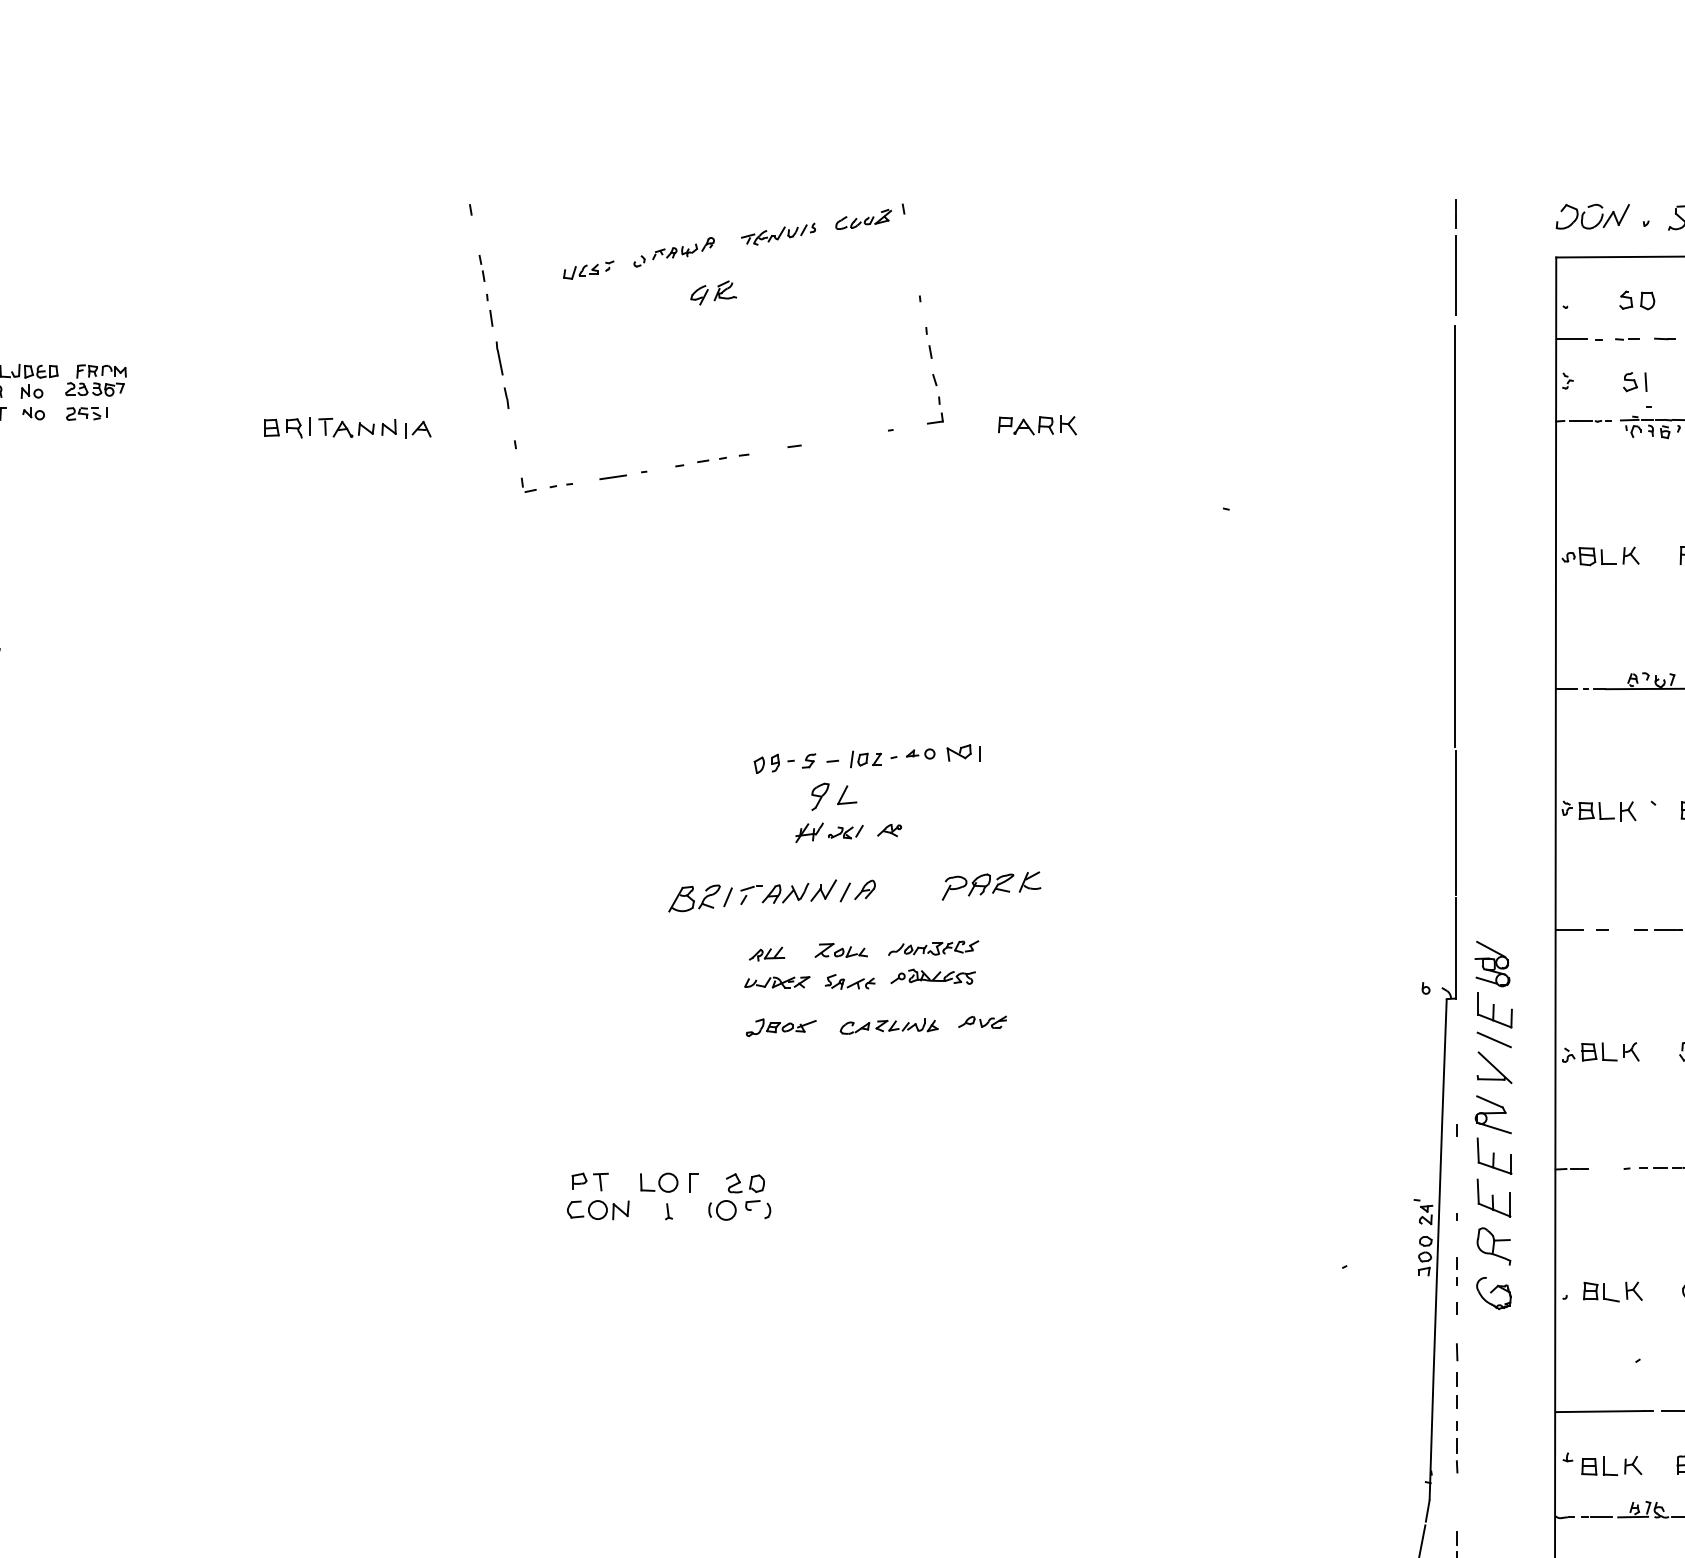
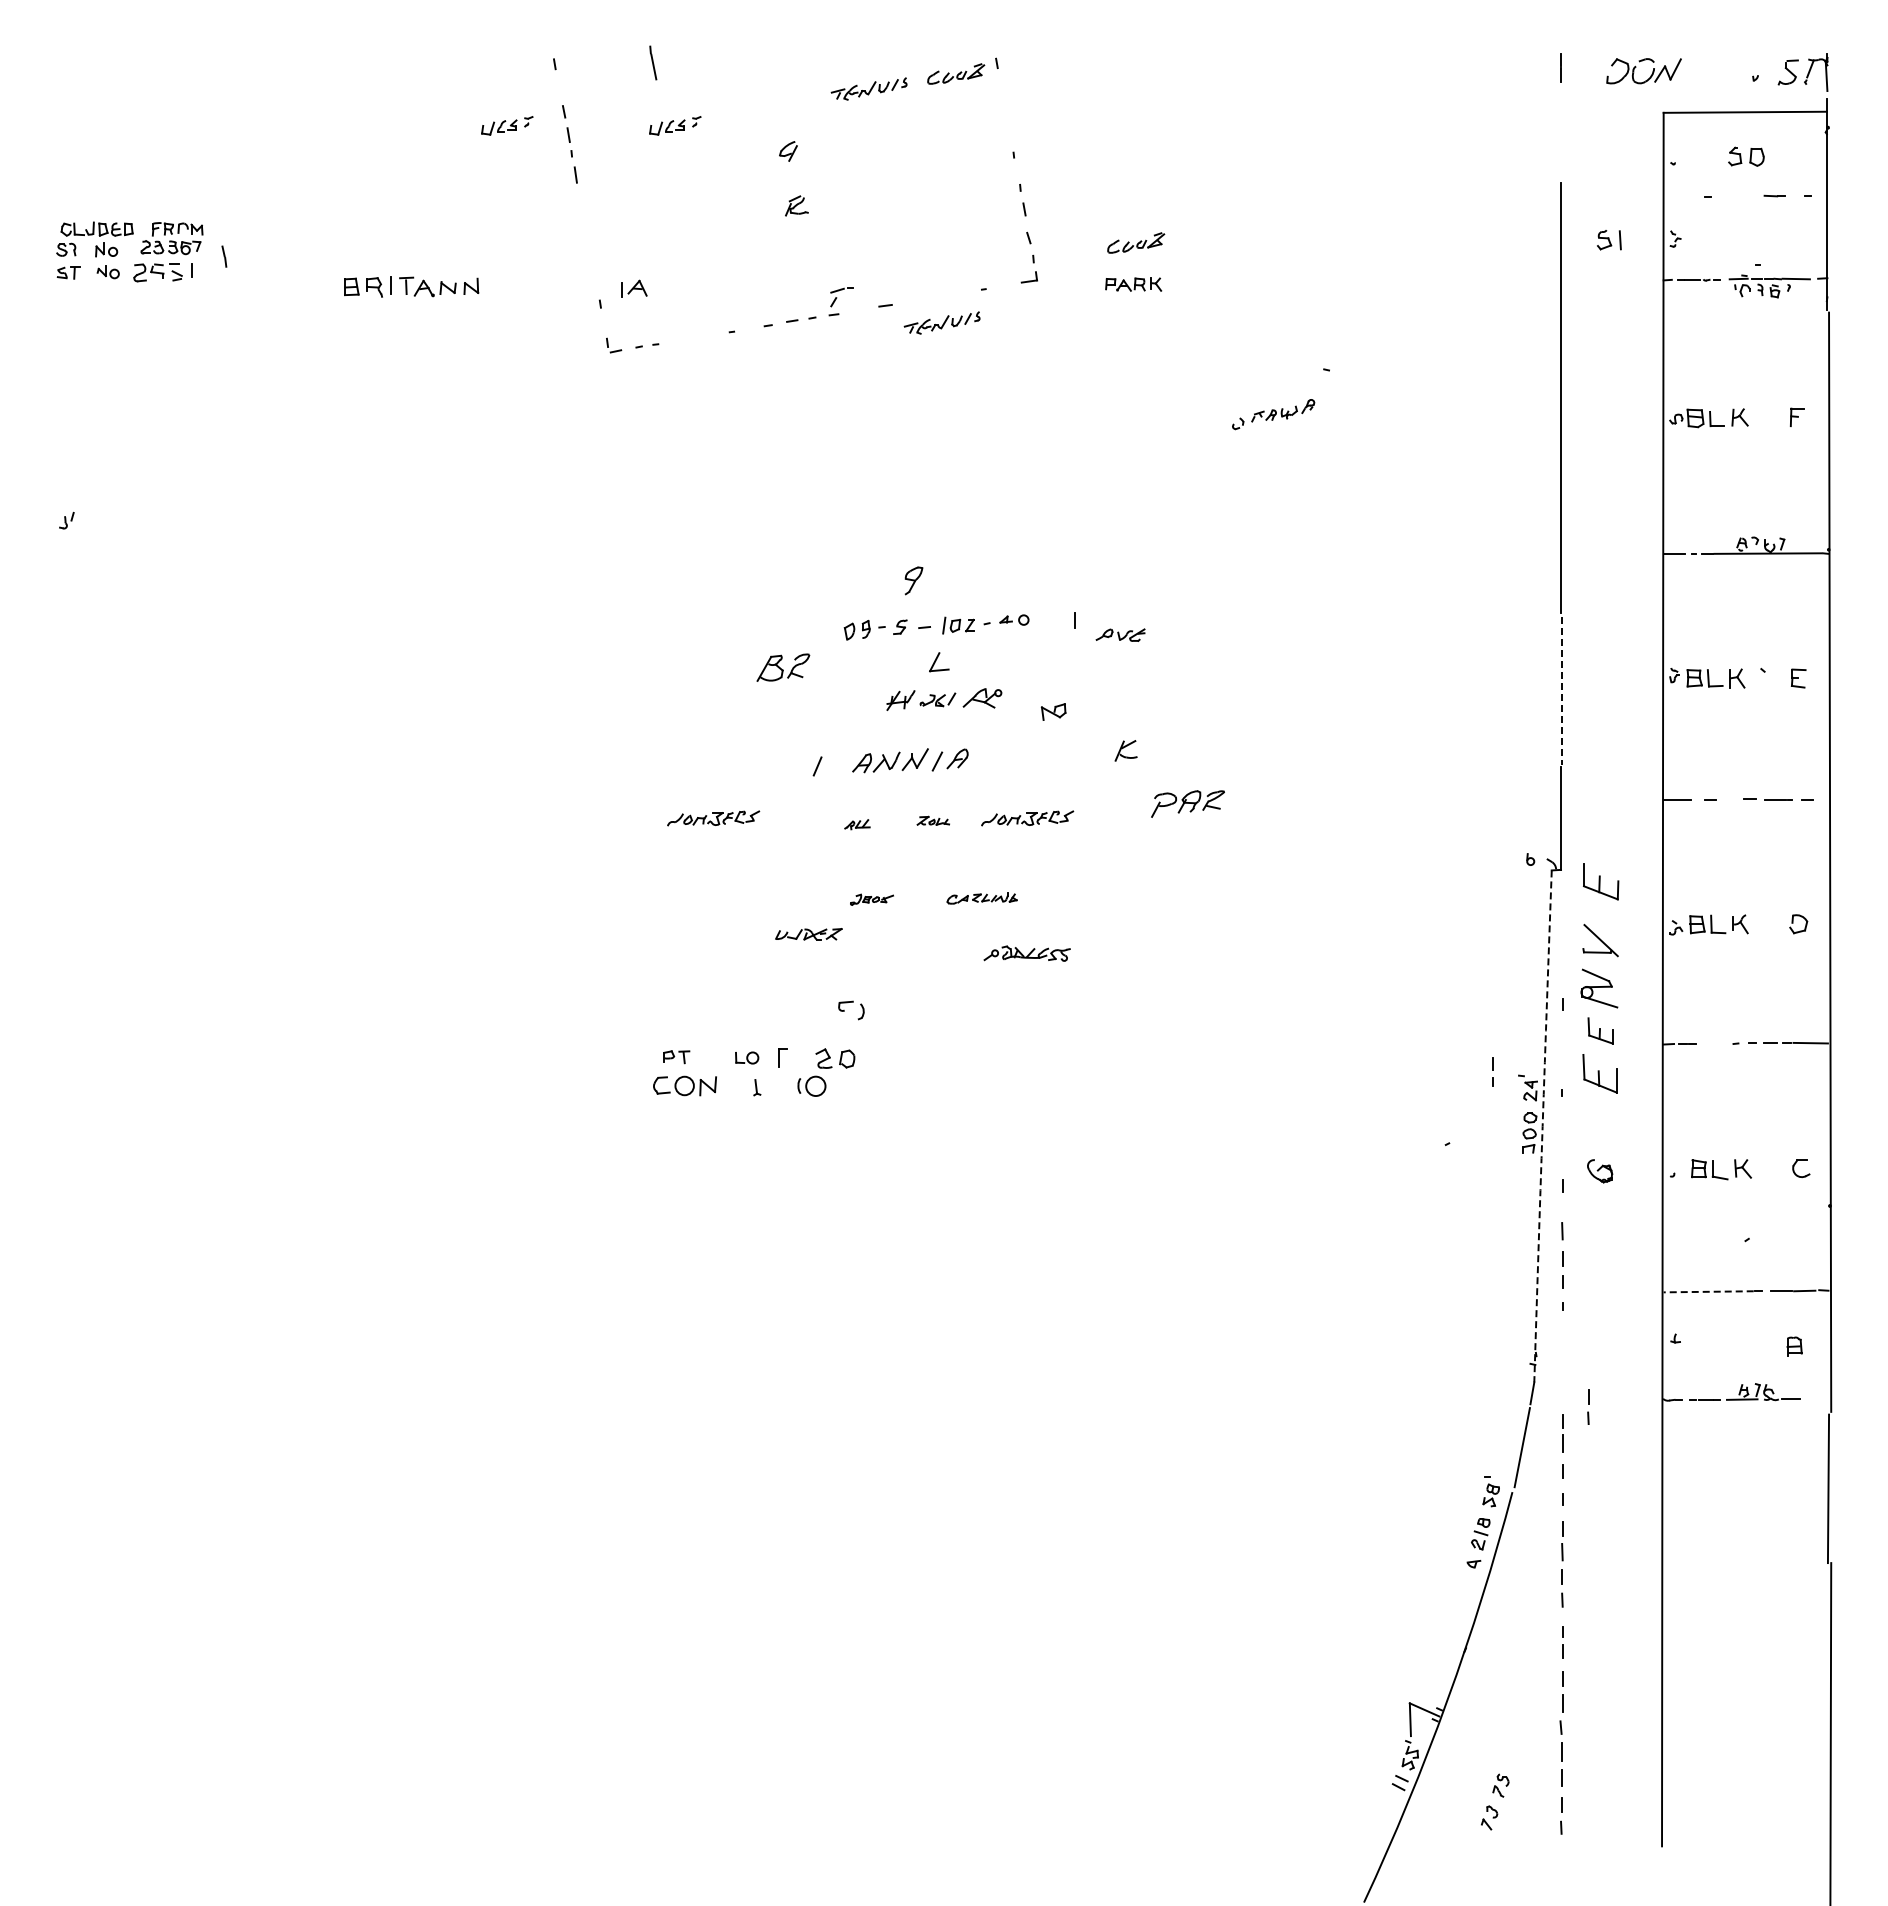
part: (1585, 213) -> (1636, 67), moved
part: (674, 252) -> (1273, 414), moved
part: (481, 267) -> (565, 123), size x1.4
part: (424, 269) -> (507, 125), added
line: (1456, 275) -> (1561, 131), removed
part: (725, 290) -> (796, 205), moved
line: (1571, 339) -> (1679, 196), removed
part: (1626, 339) -> (1735, 196), removed
line: (499, 357) -> (653, 62), moved
part: (1635, 382) -> (1609, 240), moved
part: (1040, 384) -> (1136, 242), added
line: (506, 398) -> (224, 256), moved
part: (86, 413) -> (162, 272), size x1.4
part: (1037, 425) -> (1133, 284), size x0.7
part: (418, 429) -> (634, 288), moved
part: (849, 462) -> (941, 322), added
line: (613, 477) -> (700, 337), removed
part: (958, 752) -> (1053, 711), moved
part: (819, 796) -> (913, 580), moved
line: (1456, 822) -> (1561, 690), solid -> dashed
part: (889, 829) -> (982, 697), size x1.6
part: (977, 886) -> (1187, 803), moved
part: (751, 895) -> (841, 297), moved
part: (694, 898) -> (783, 667), moved
part: (626, 948) -> (713, 818), added
part: (841, 950) -> (933, 820), size x0.6
part: (767, 954) -> (857, 824), size x0.7
part: (1492, 963) -> (1598, 834), removed
part: (932, 976) -> (1026, 953), moved
part: (850, 981) -> (942, 852), removed
part: (776, 982) -> (808, 934), moved
part: (982, 1021) -> (1120, 634), moved
part: (888, 1026) -> (981, 898), size x0.7
part: (780, 1027) -> (871, 899), size x0.6
line: (1494, 1039) -> (1600, 911), removed
part: (1494, 1155) -> (1600, 1030), size x0.7
part: (589, 1181) -> (676, 1056), size x0.7
part: (658, 1182) -> (746, 1057), size x0.6
part: (751, 1209) -> (844, 1010), moved
part: (1493, 1245) -> (1599, 1122), removed
arc: (1437, 1249) -> (1542, 1126), solid -> dashed
line: (1457, 1270) -> (1492, 1070), moved
part: (1493, 1293) -> (1599, 1171), size x0.7
line: (1600, 1411) -> (1708, 1291), solid -> dashed
line: (1457, 1453) -> (1588, 1404), moved
part: (1604, 1466) -> (1712, 1347), removed

